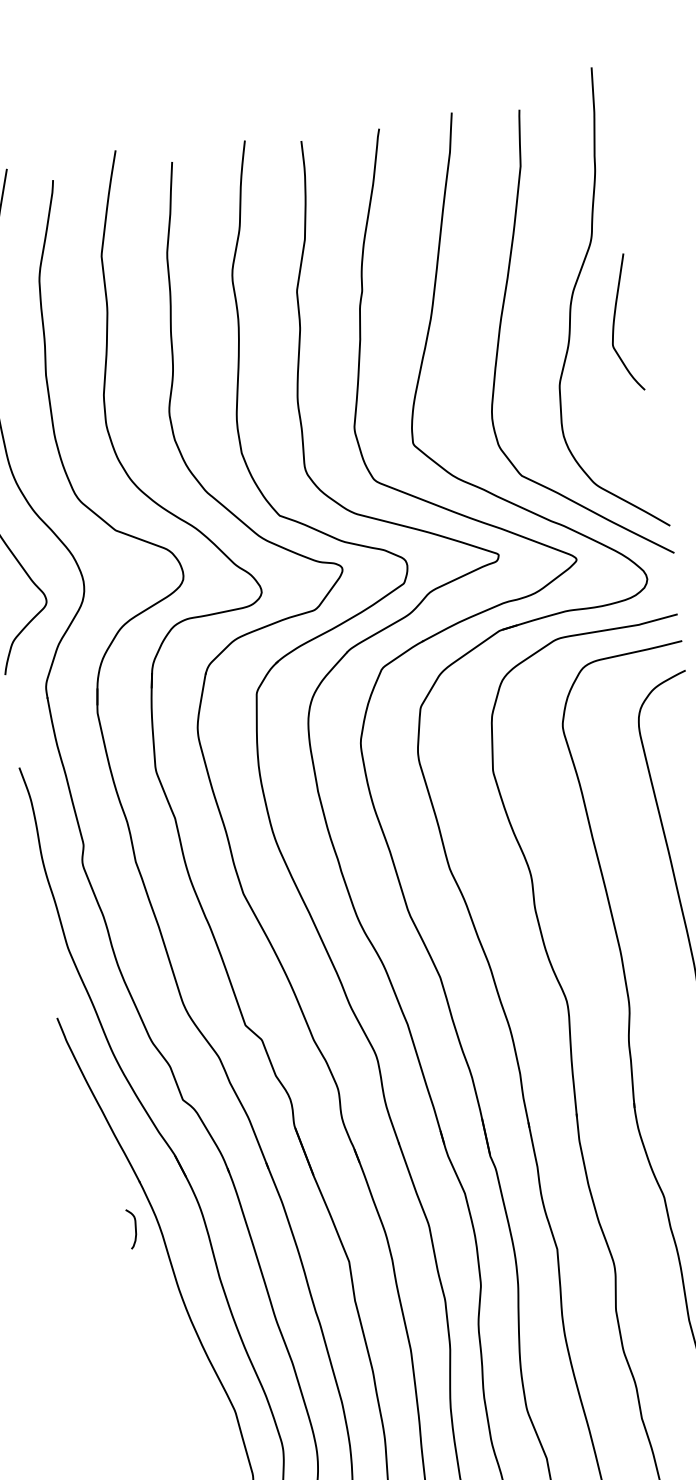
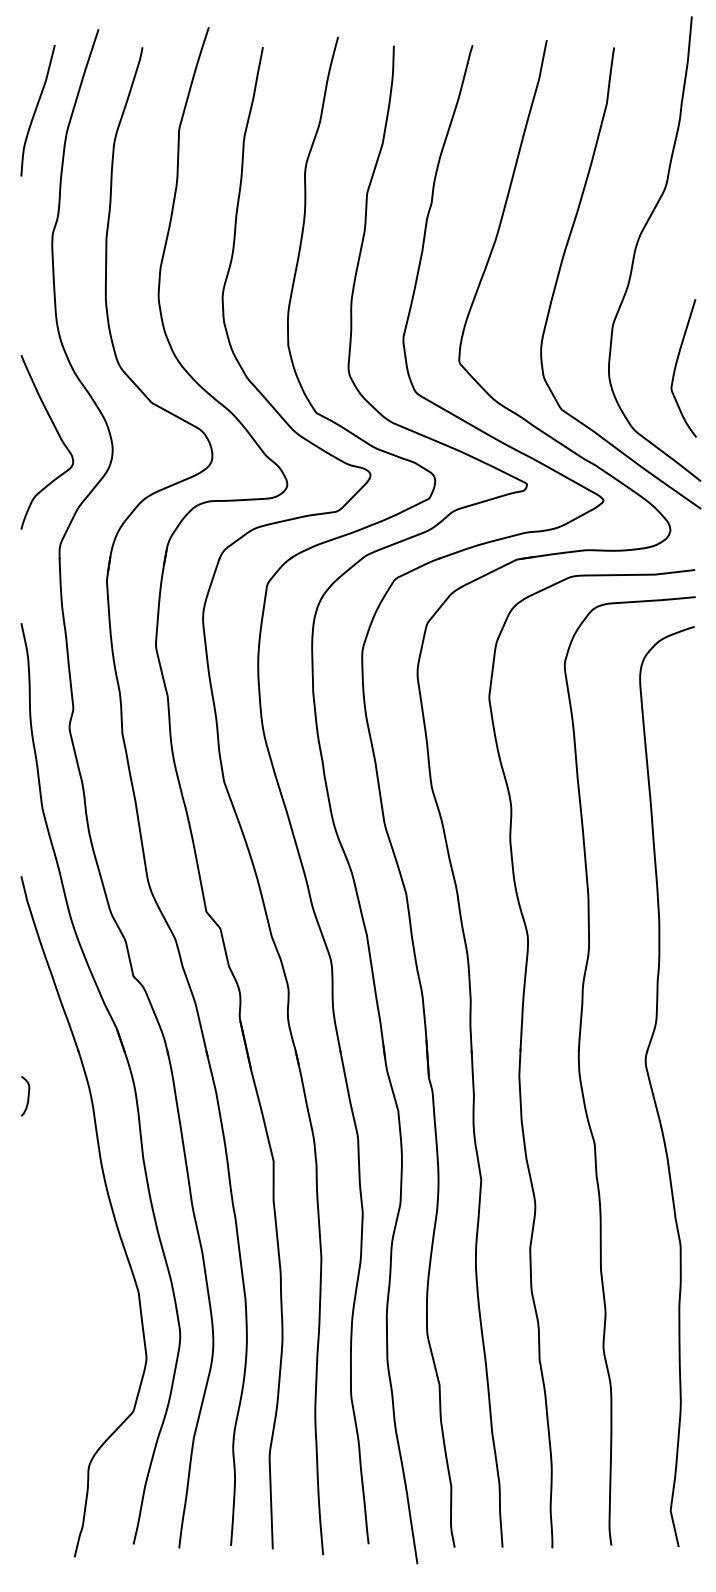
curve: (614, 323) -> (676, 367), moved
curve: (134, 1228) -> (27, 1096), moved

